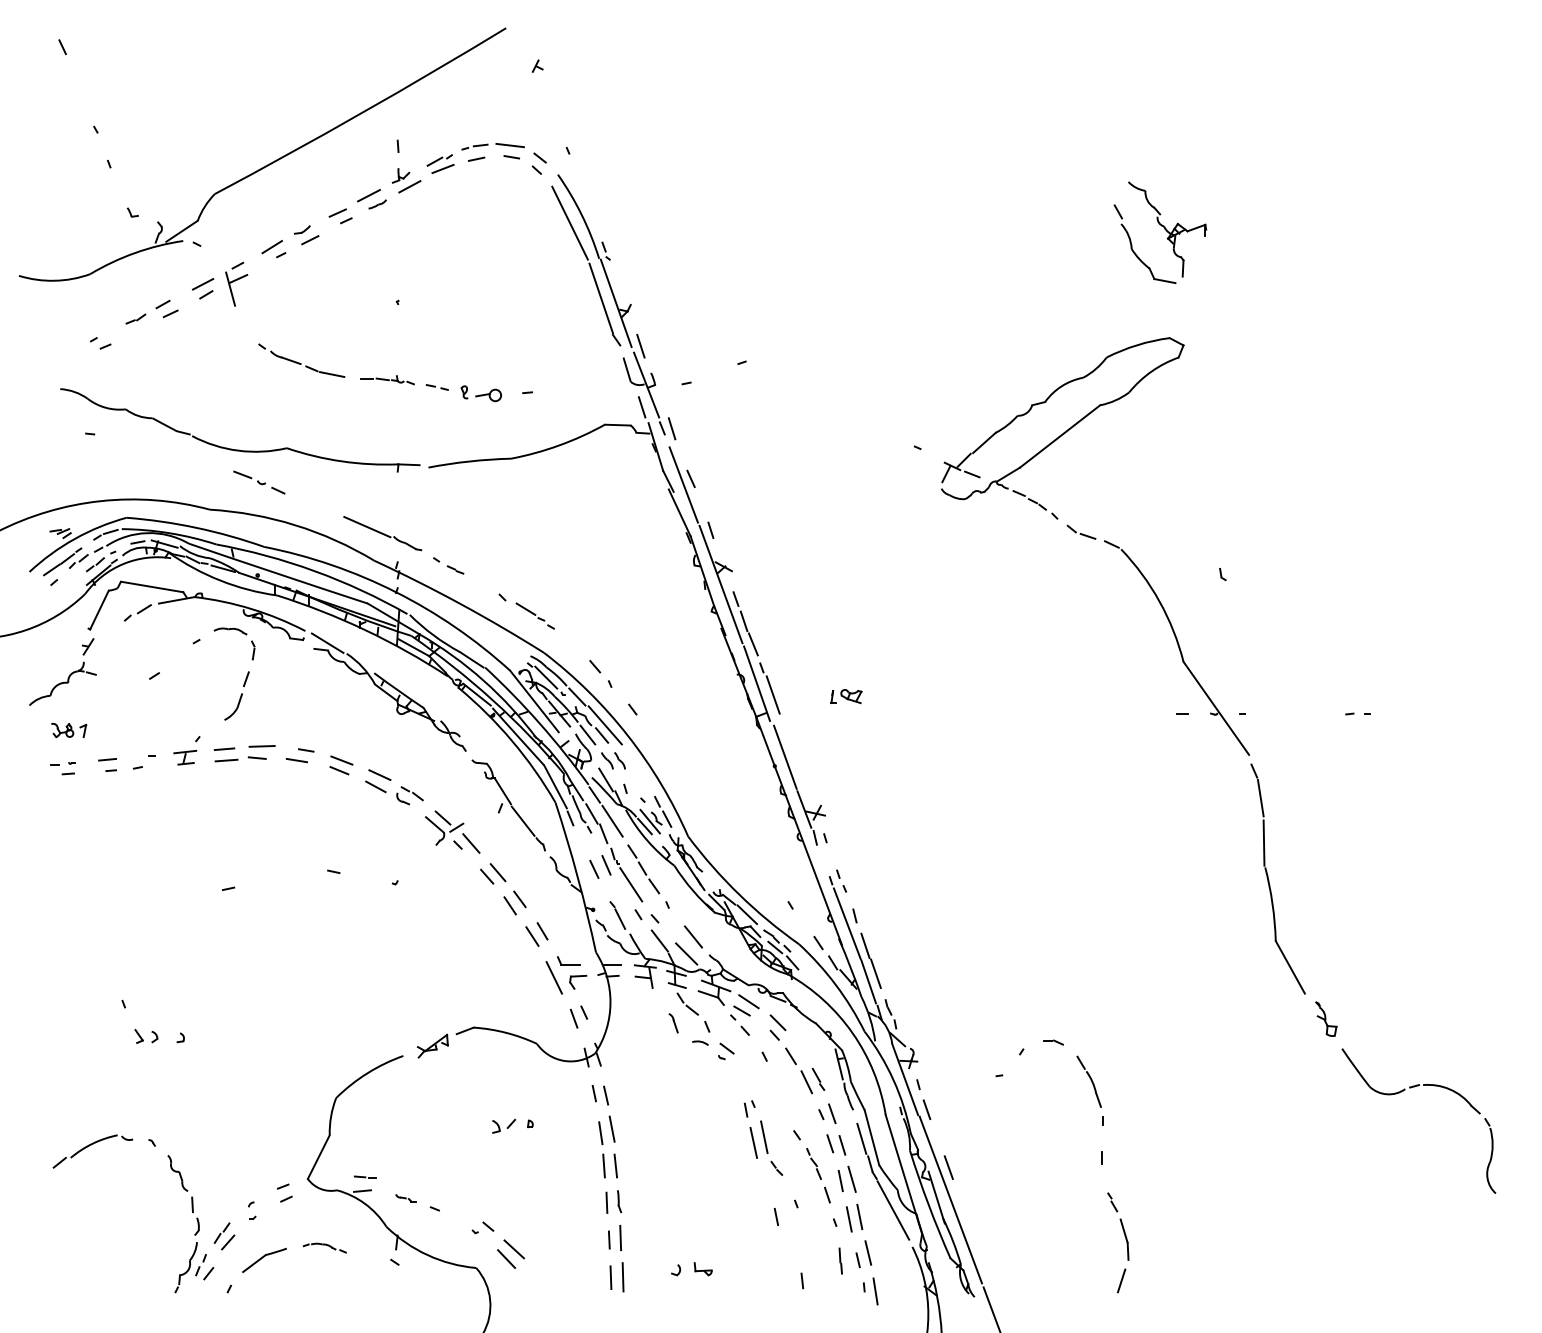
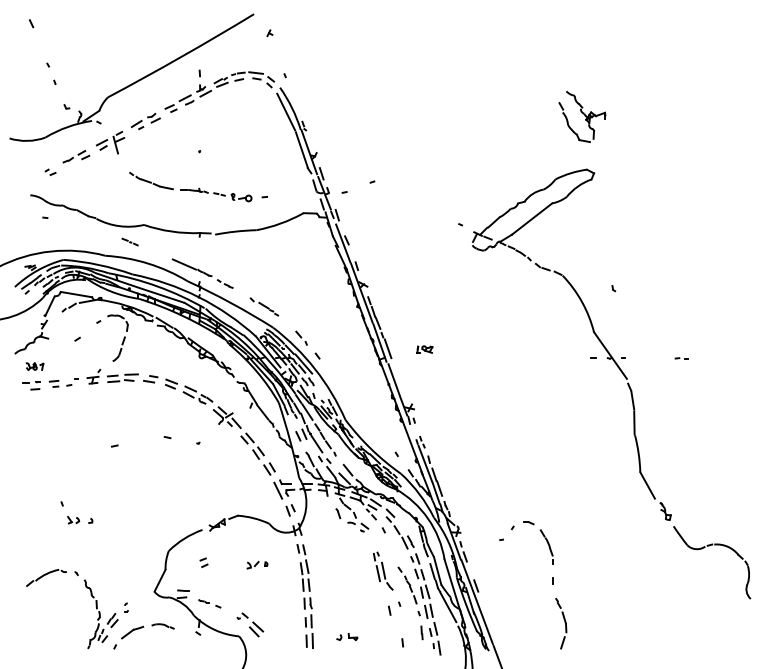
part: (257, 481) -> (129, 241), size x0.6
part: (62, 768) -> (31, 385), size x1.4
part: (283, 1192) -> (203, 562), moved

